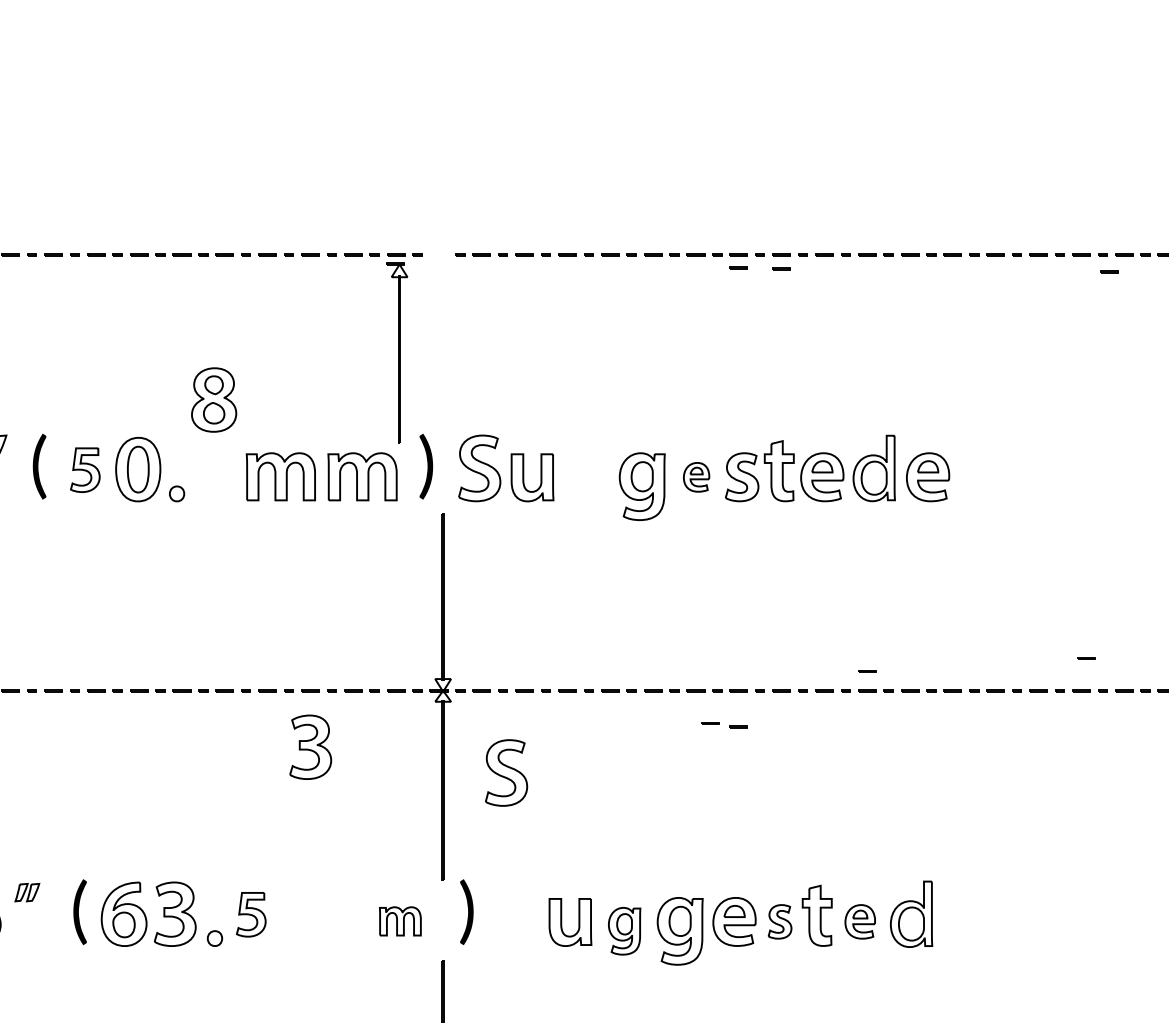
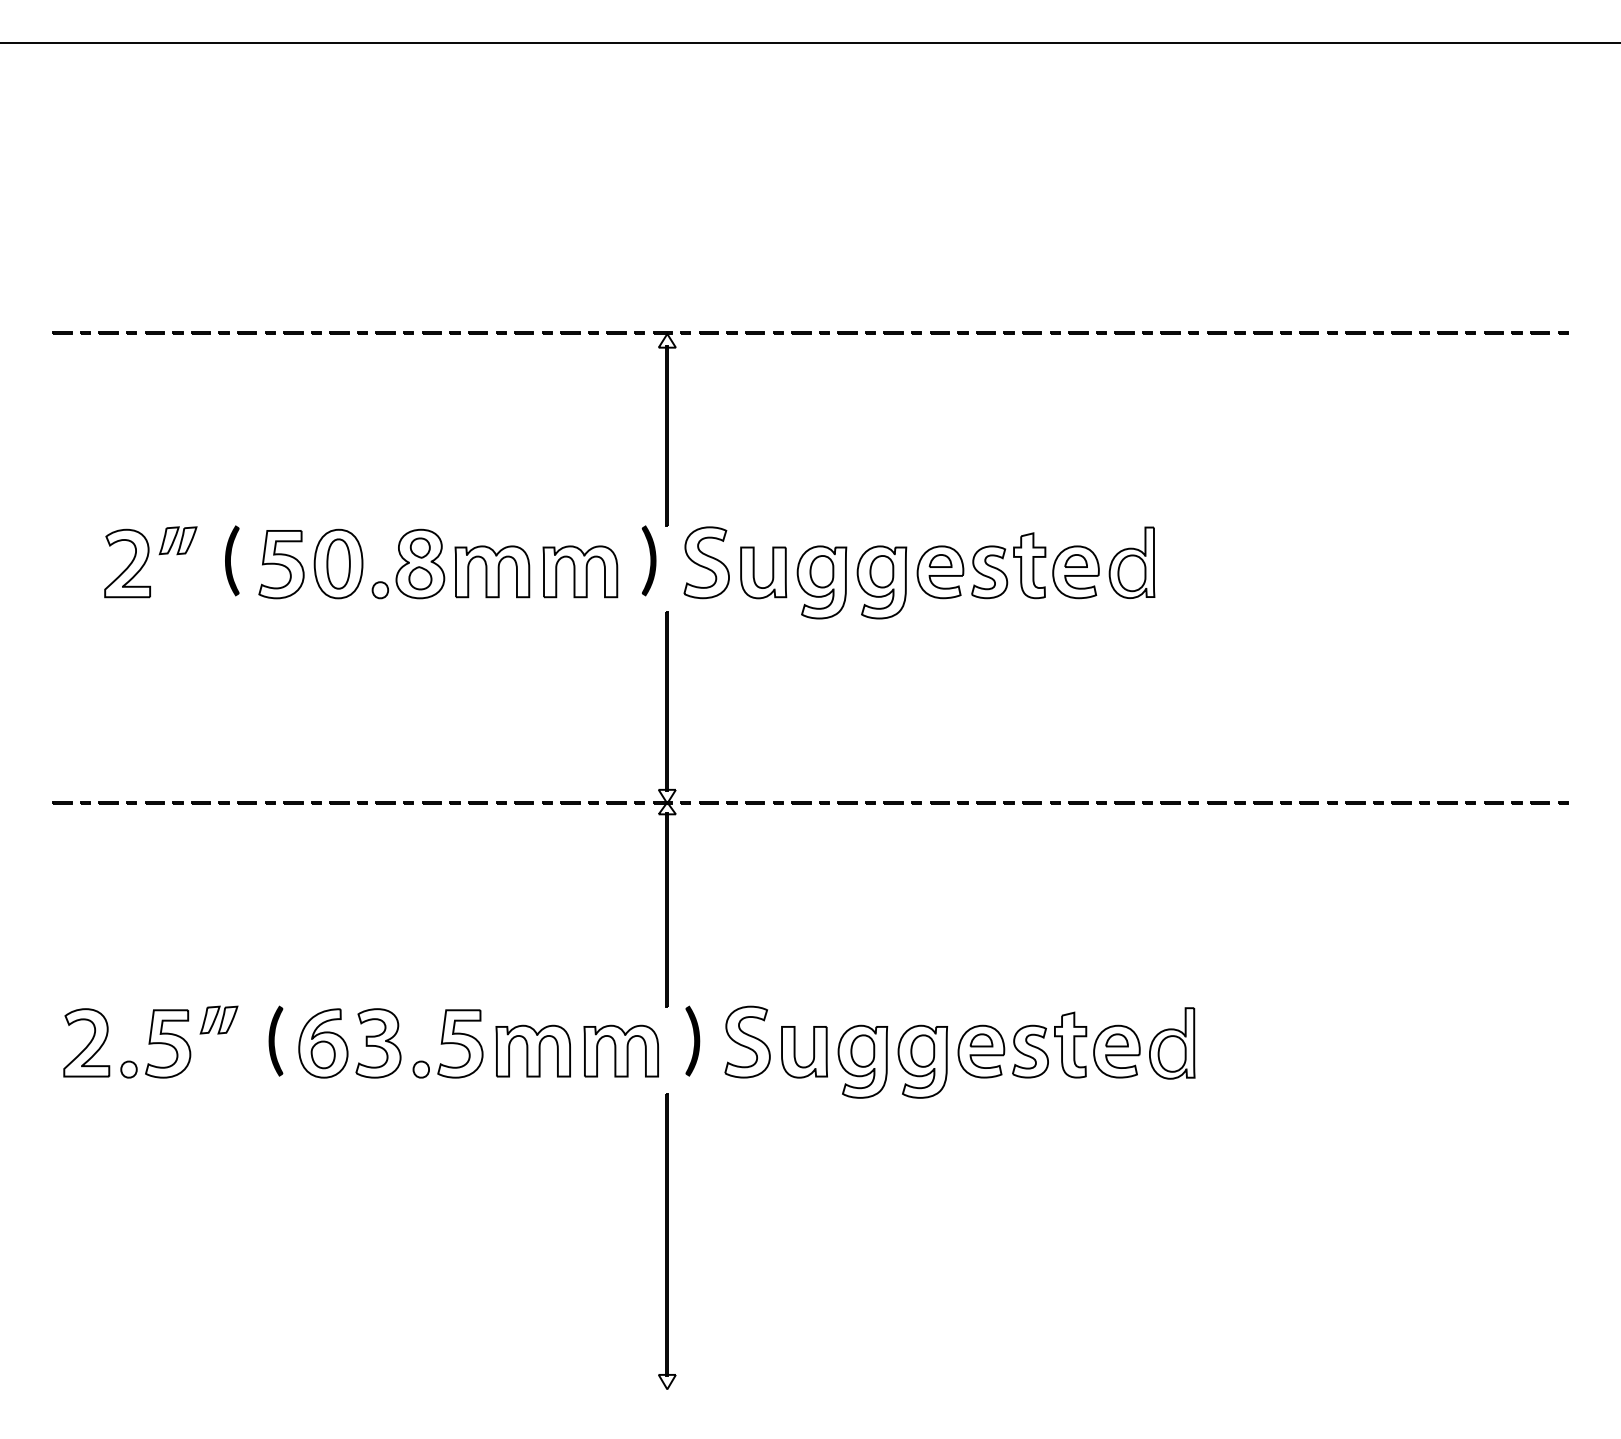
line: (738, 267) -> (985, 346), removed
line: (780, 268) -> (1031, 347), removed
line: (1108, 271) -> (1384, 350), removed
part: (396, 352) -> (664, 428), moved
part: (214, 399) -> (420, 563), moved
part: (85, 470) -> (281, 564), size x1.43
part: (696, 477) -> (940, 572), size x1.67
part: (927, 477) -> (1189, 572), removed
part: (586, 486) -> (821, 582), added
line: (1086, 658) -> (1360, 767), removed
line: (867, 671) -> (1124, 781), removed
line: (709, 723) -> (954, 837), removed
line: (738, 726) -> (985, 841), removed
part: (310, 747) -> (524, 863), removed
part: (506, 772) -> (747, 1041), moved
part: (26, 892) -> (218, 1019), size x1.43
part: (251, 914) -> (460, 1043), size x1.43
part: (318, 920) -> (532, 1050), added
part: (399, 920) -> (620, 1050), size x1.67
part: (780, 921) -> (1030, 1051), size x1.43
part: (859, 921) -> (1116, 1051), size x1.43
part: (624, 931) -> (862, 1061), size x1.43

